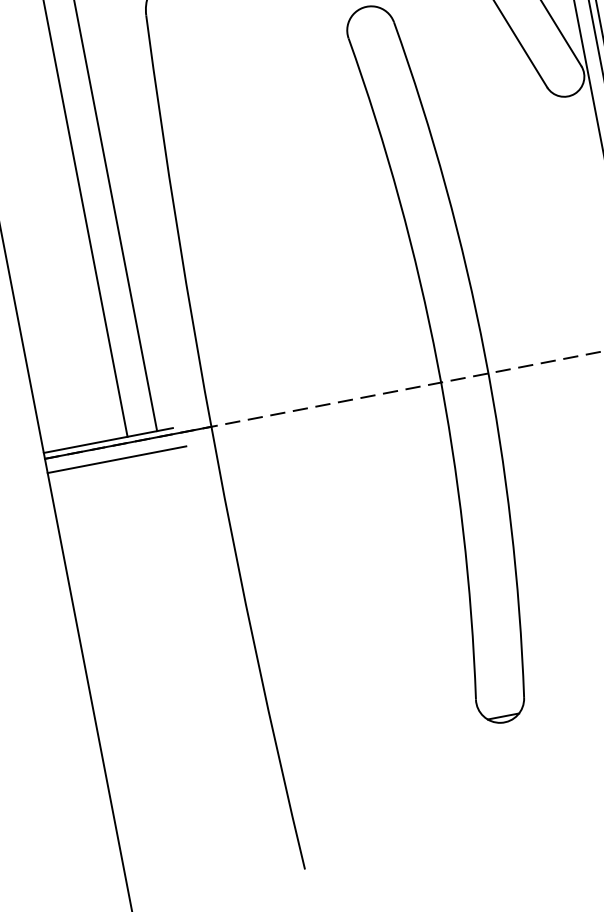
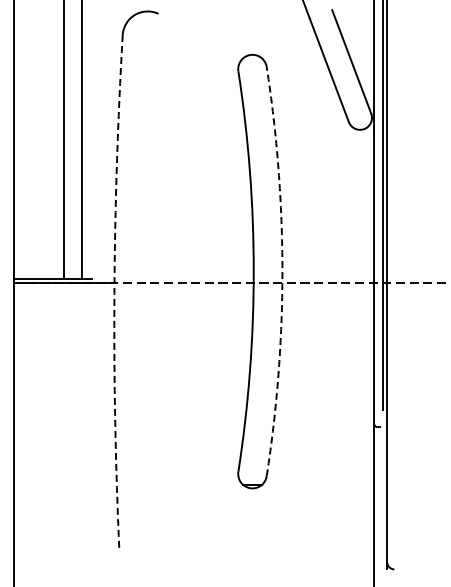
arc: (485, 354) -> (282, 271), solid -> dashed
arc: (214, 444) -> (114, 293), solid -> dashed
line: (116, 460) -> (55, 291), removed

